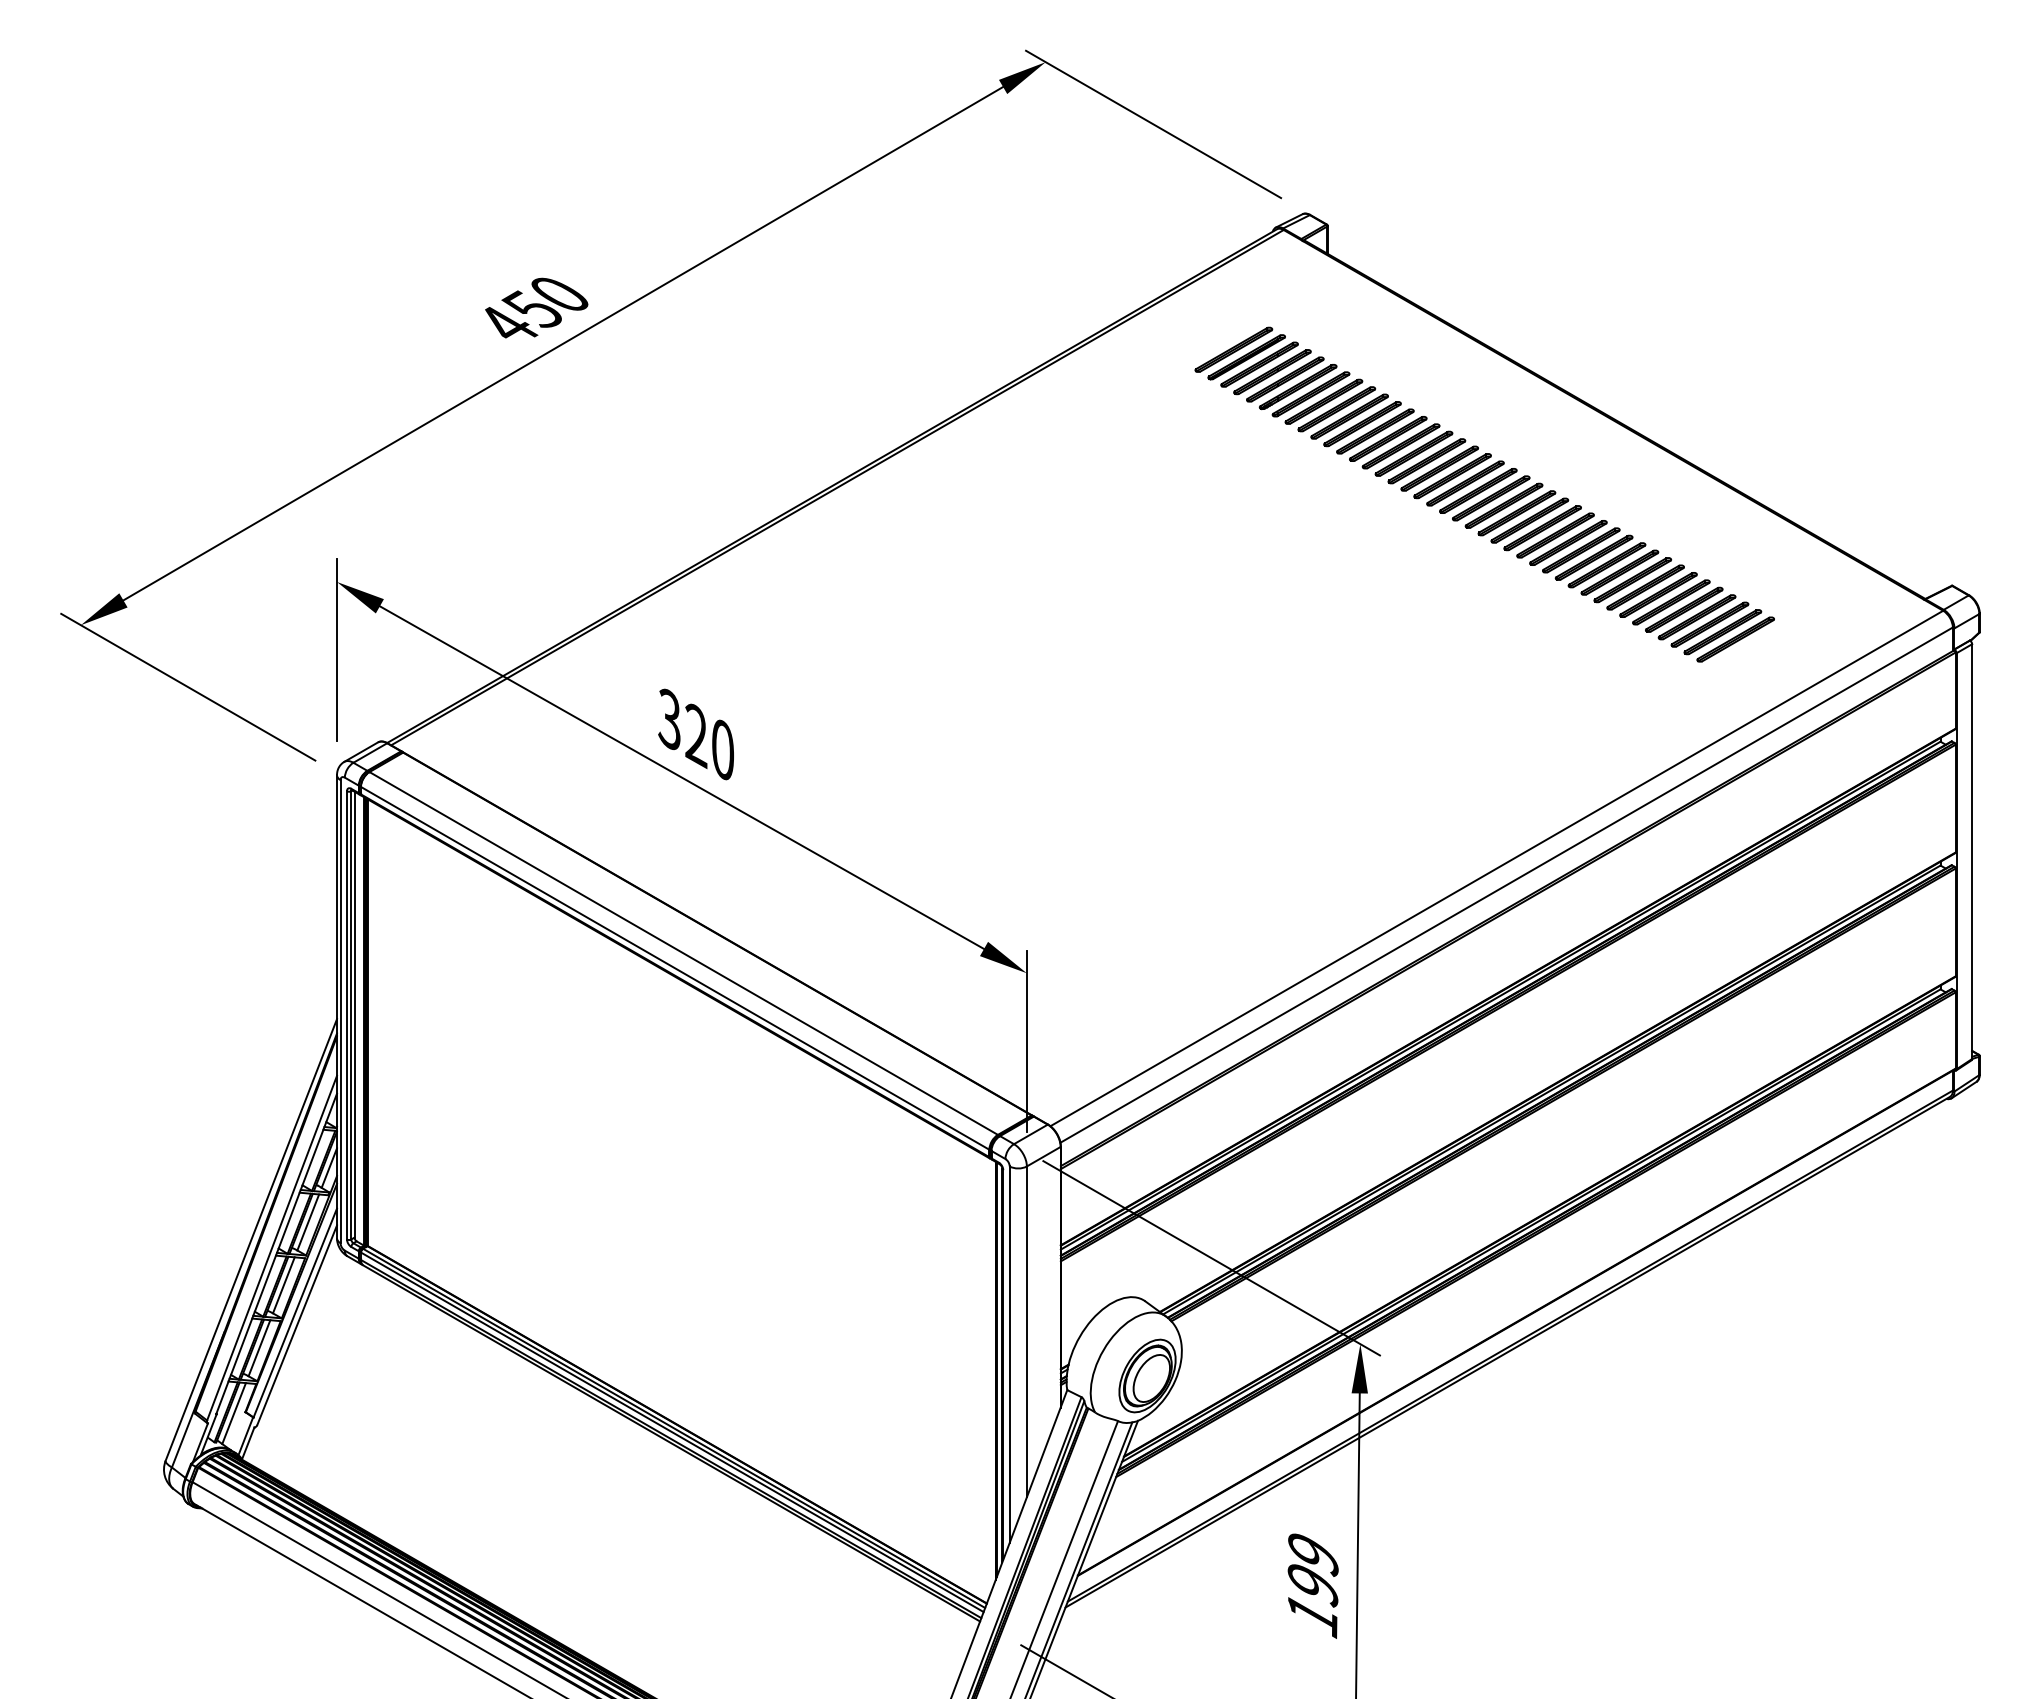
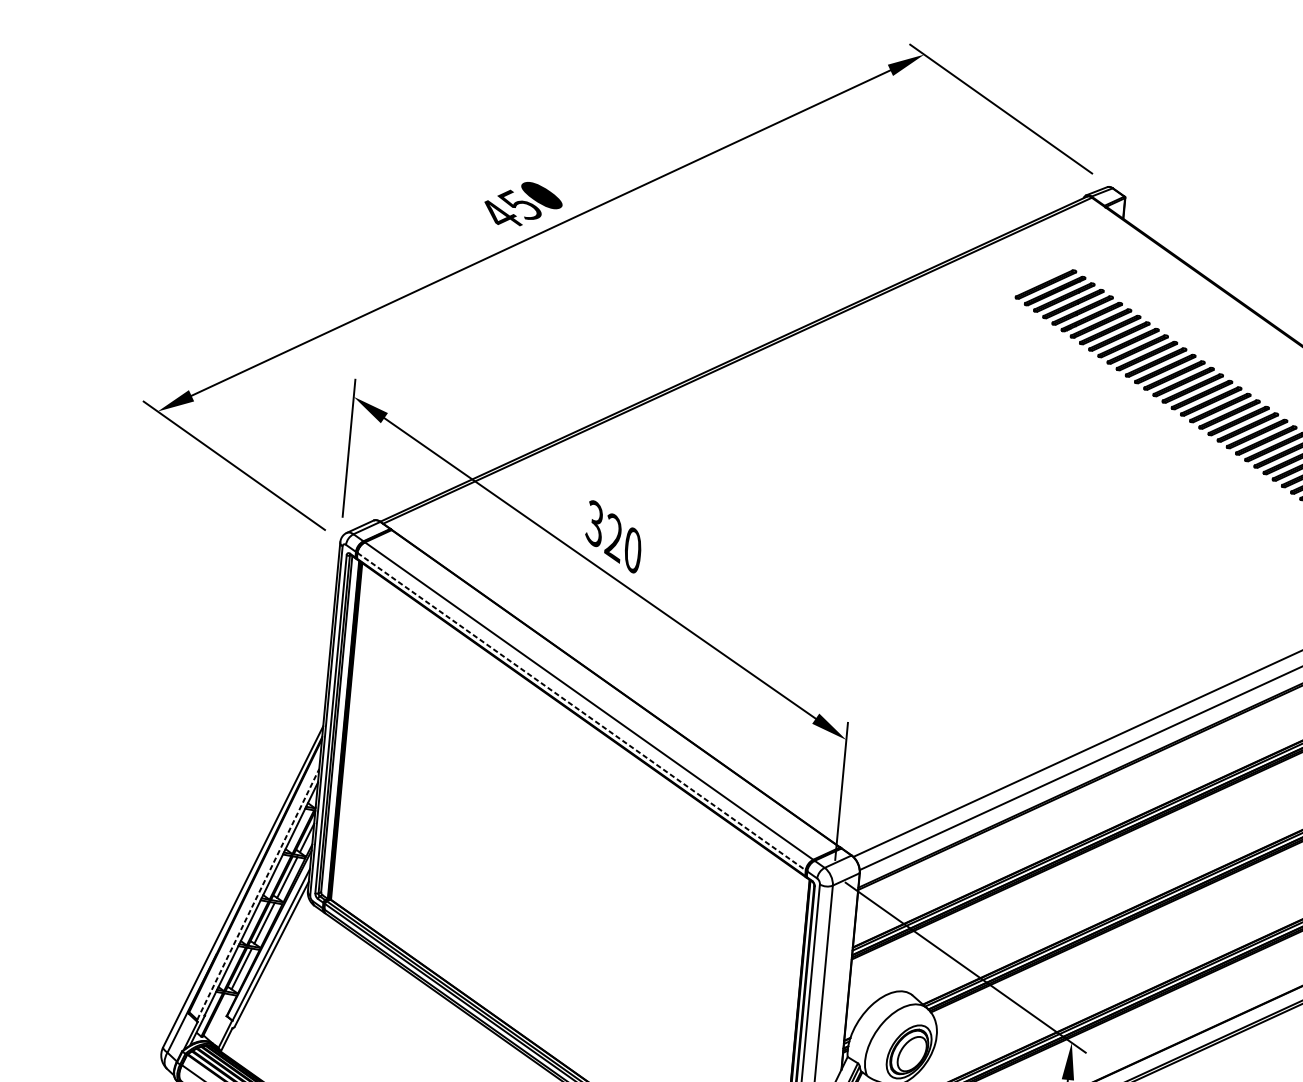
line: (675, 968) -> (581, 711), solid -> dashed
line: (272, 1247) -> (258, 893), solid -> dashed
line: (233, 1413) -> (217, 1016), removed

